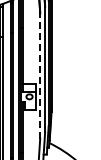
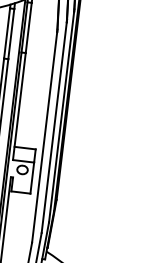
line: (40, 76) -> (45, 137), dashed -> solid

